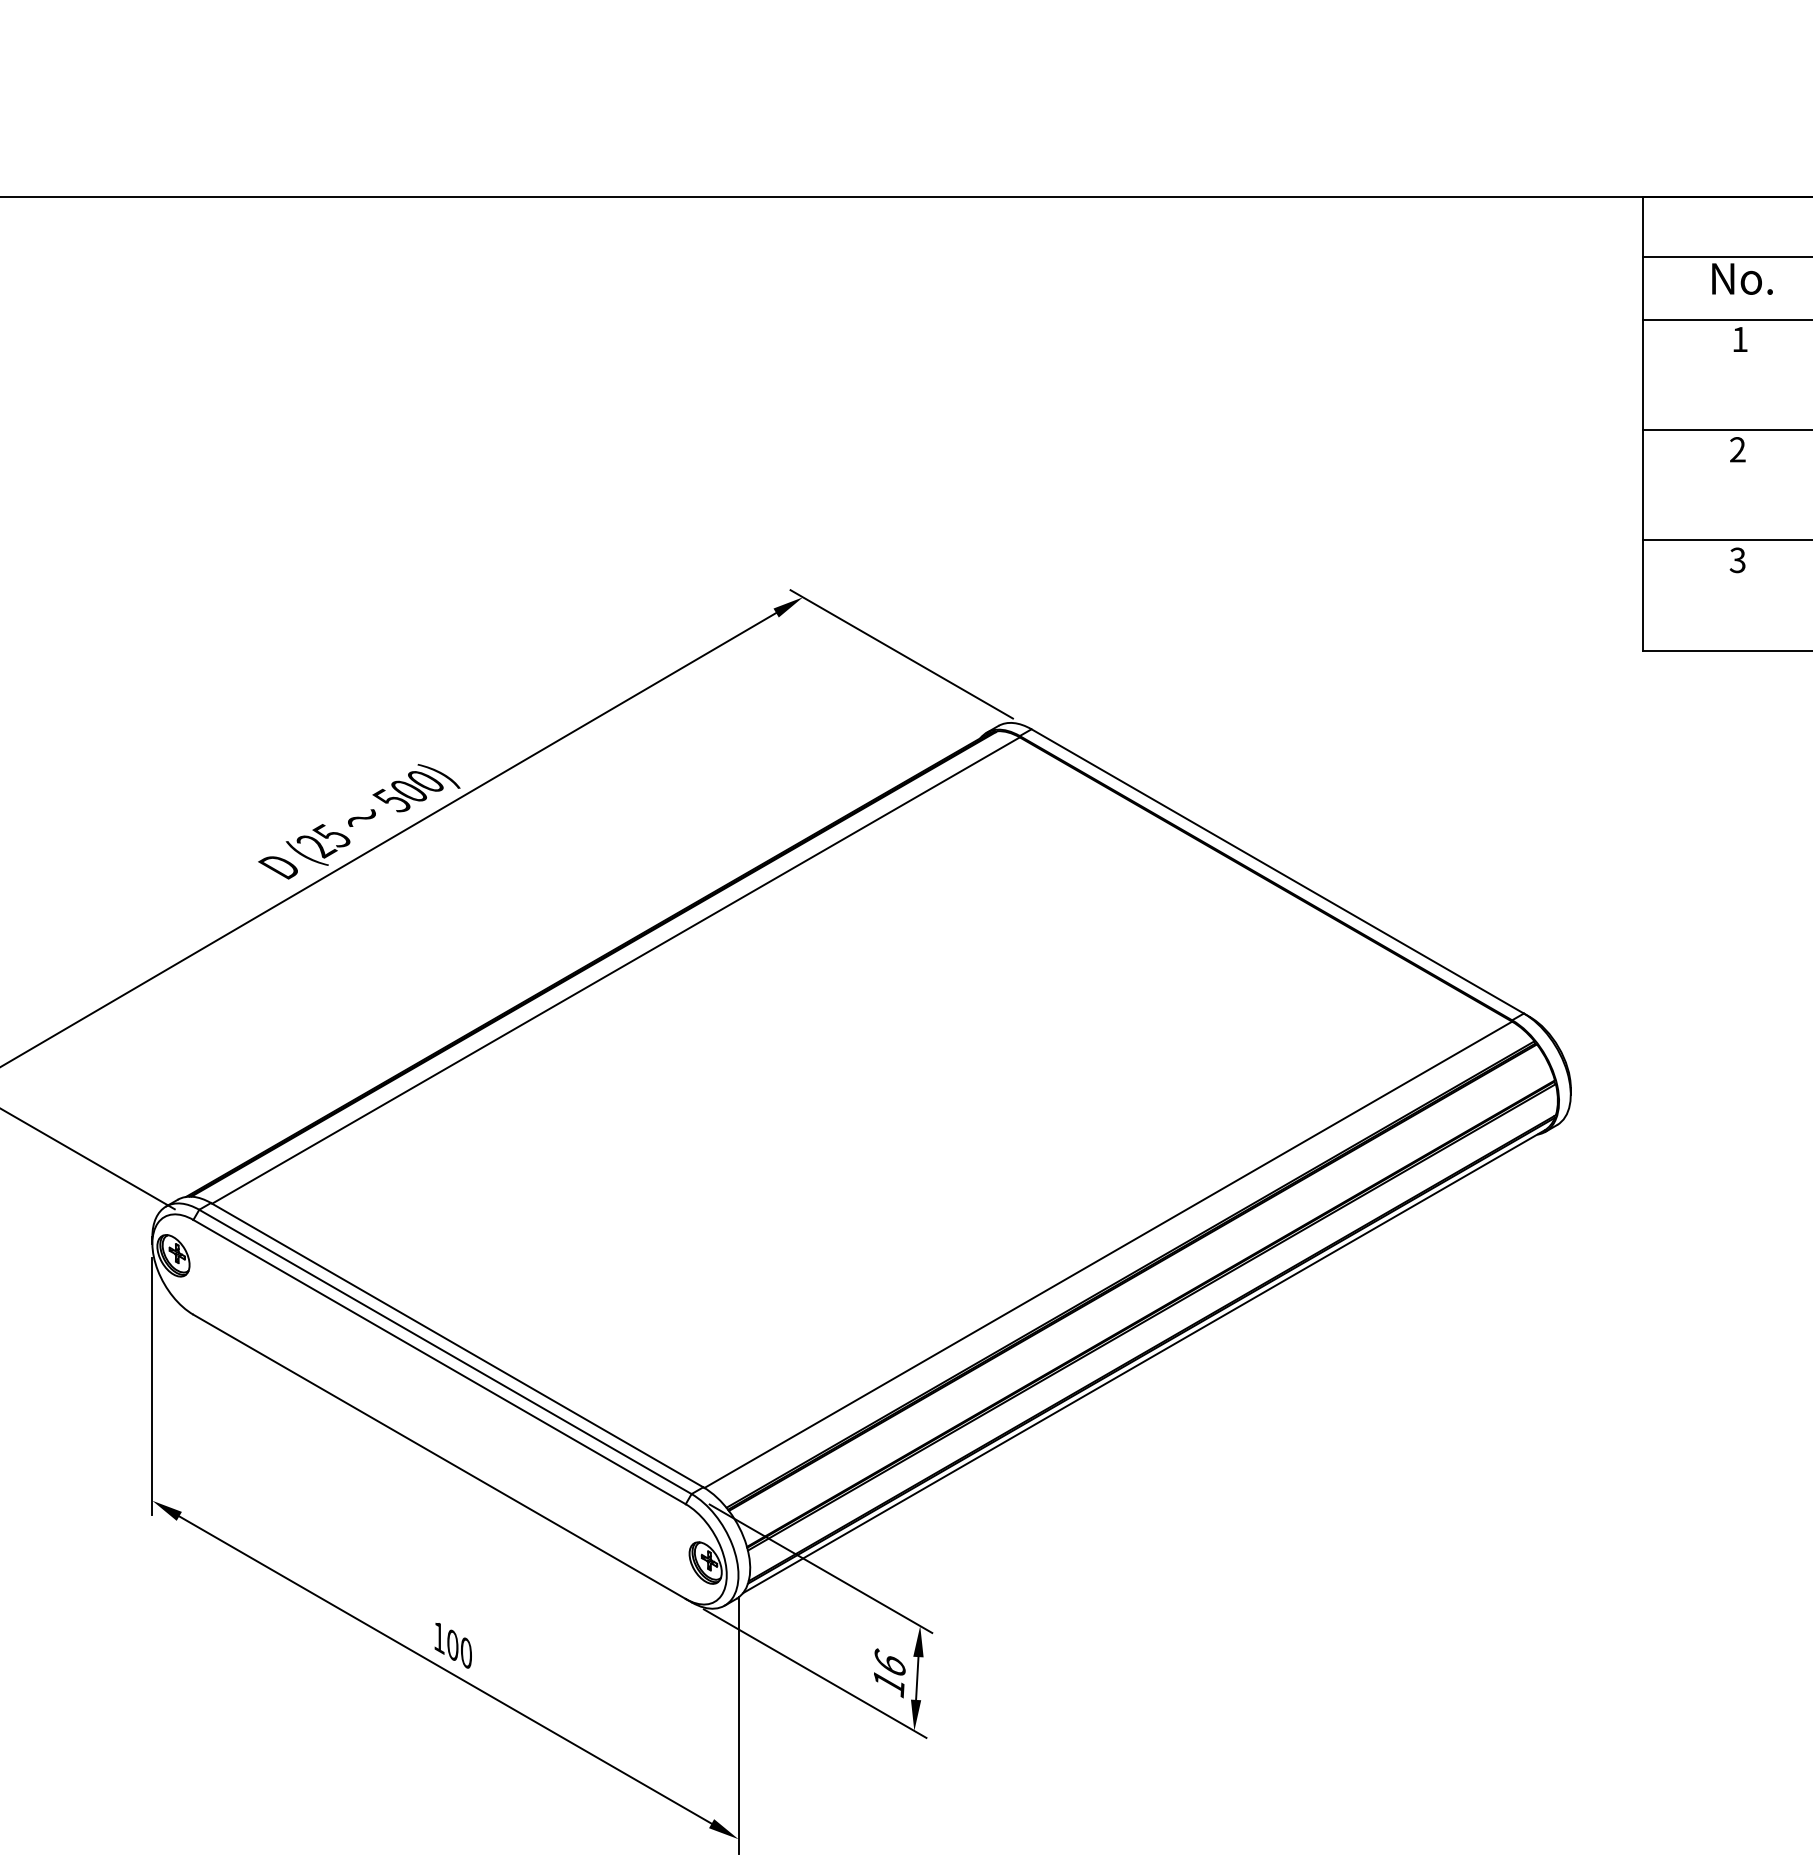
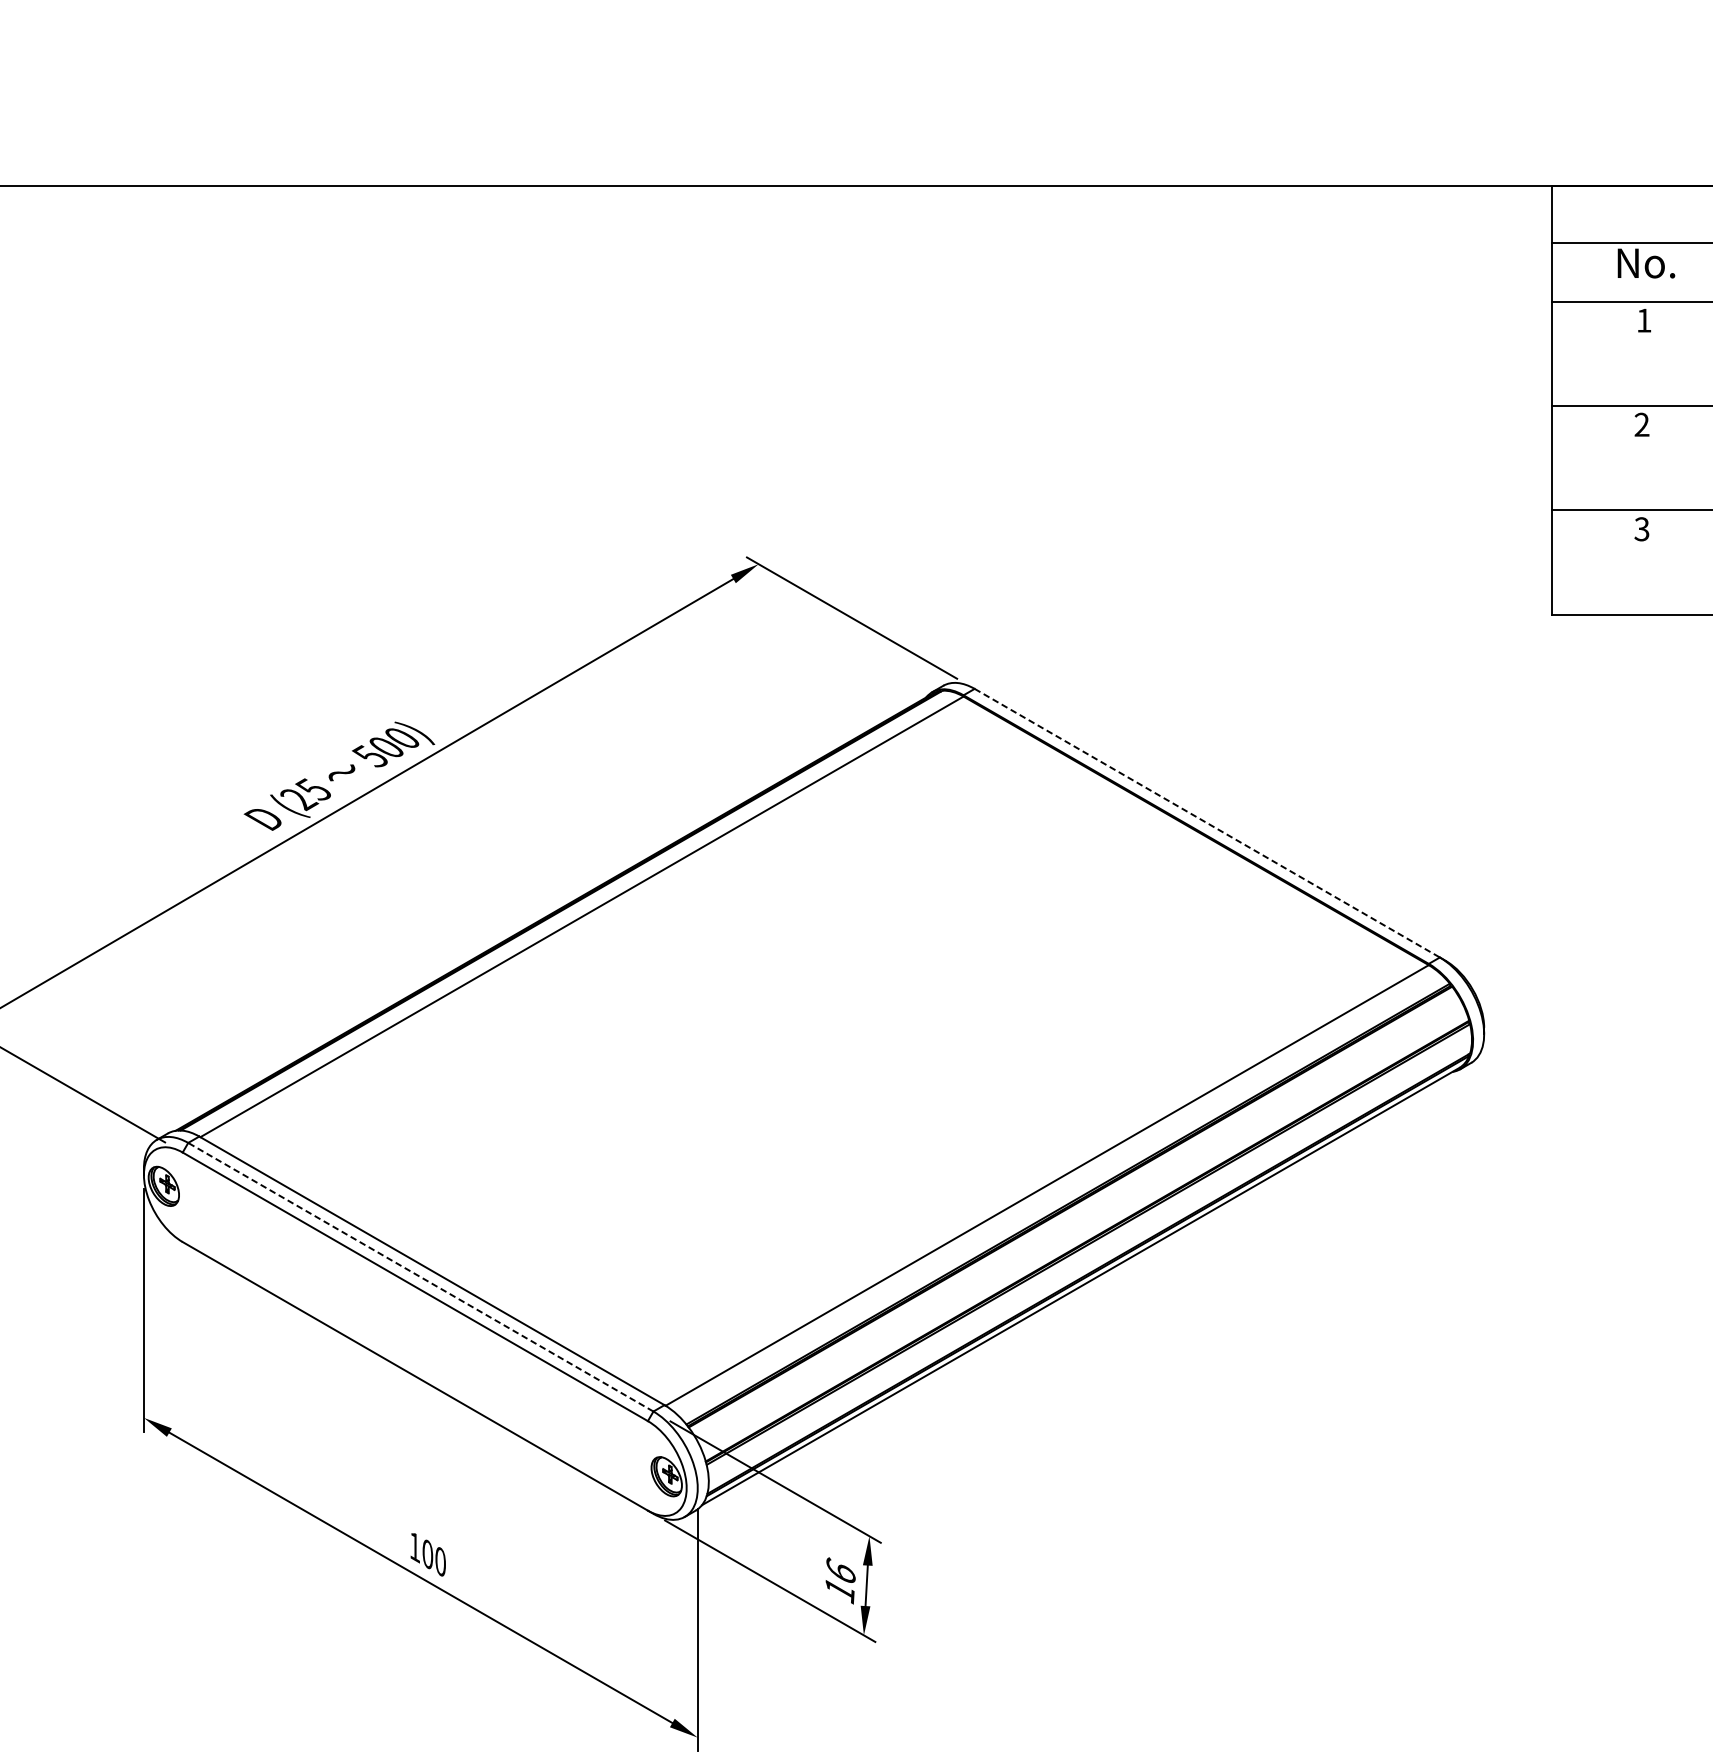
line: (1278, 871) -> (1208, 823), solid -> dashed
line: (445, 1351) -> (420, 1276), solid -> dashed

